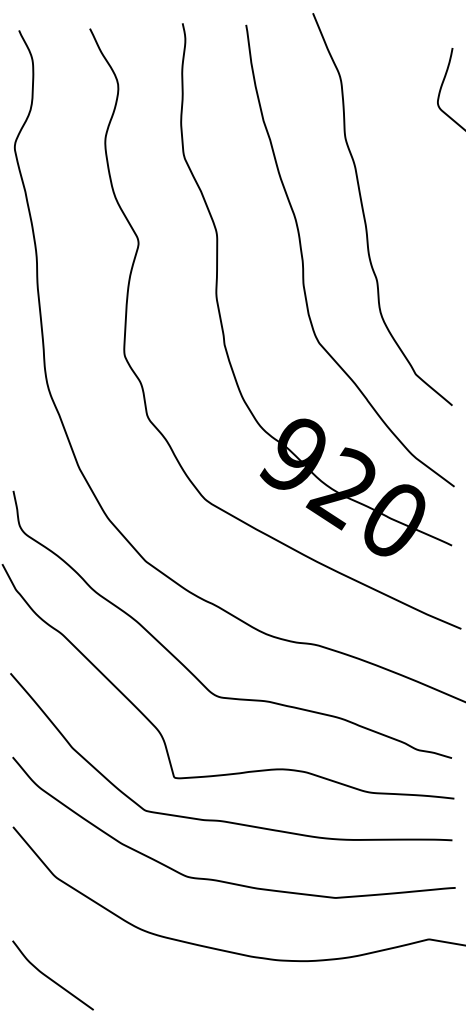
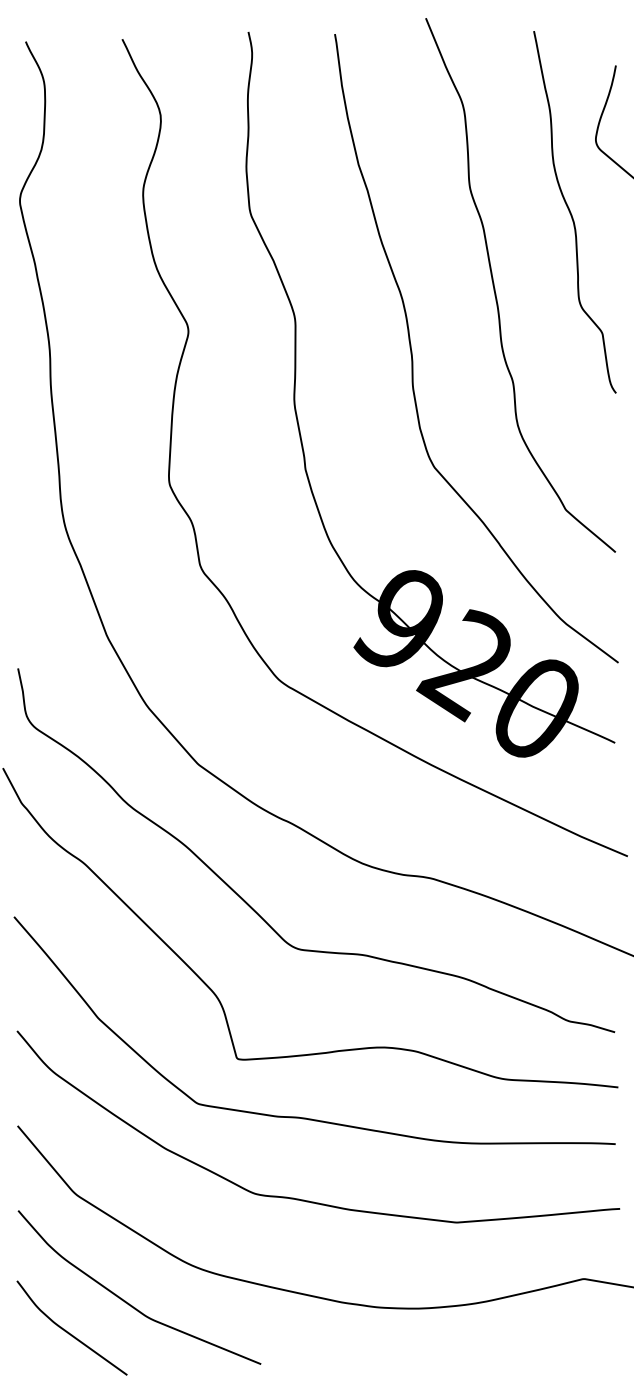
curve: (420, 156) -> (572, 213), added
curve: (93, 955) -> (127, 1300), added

